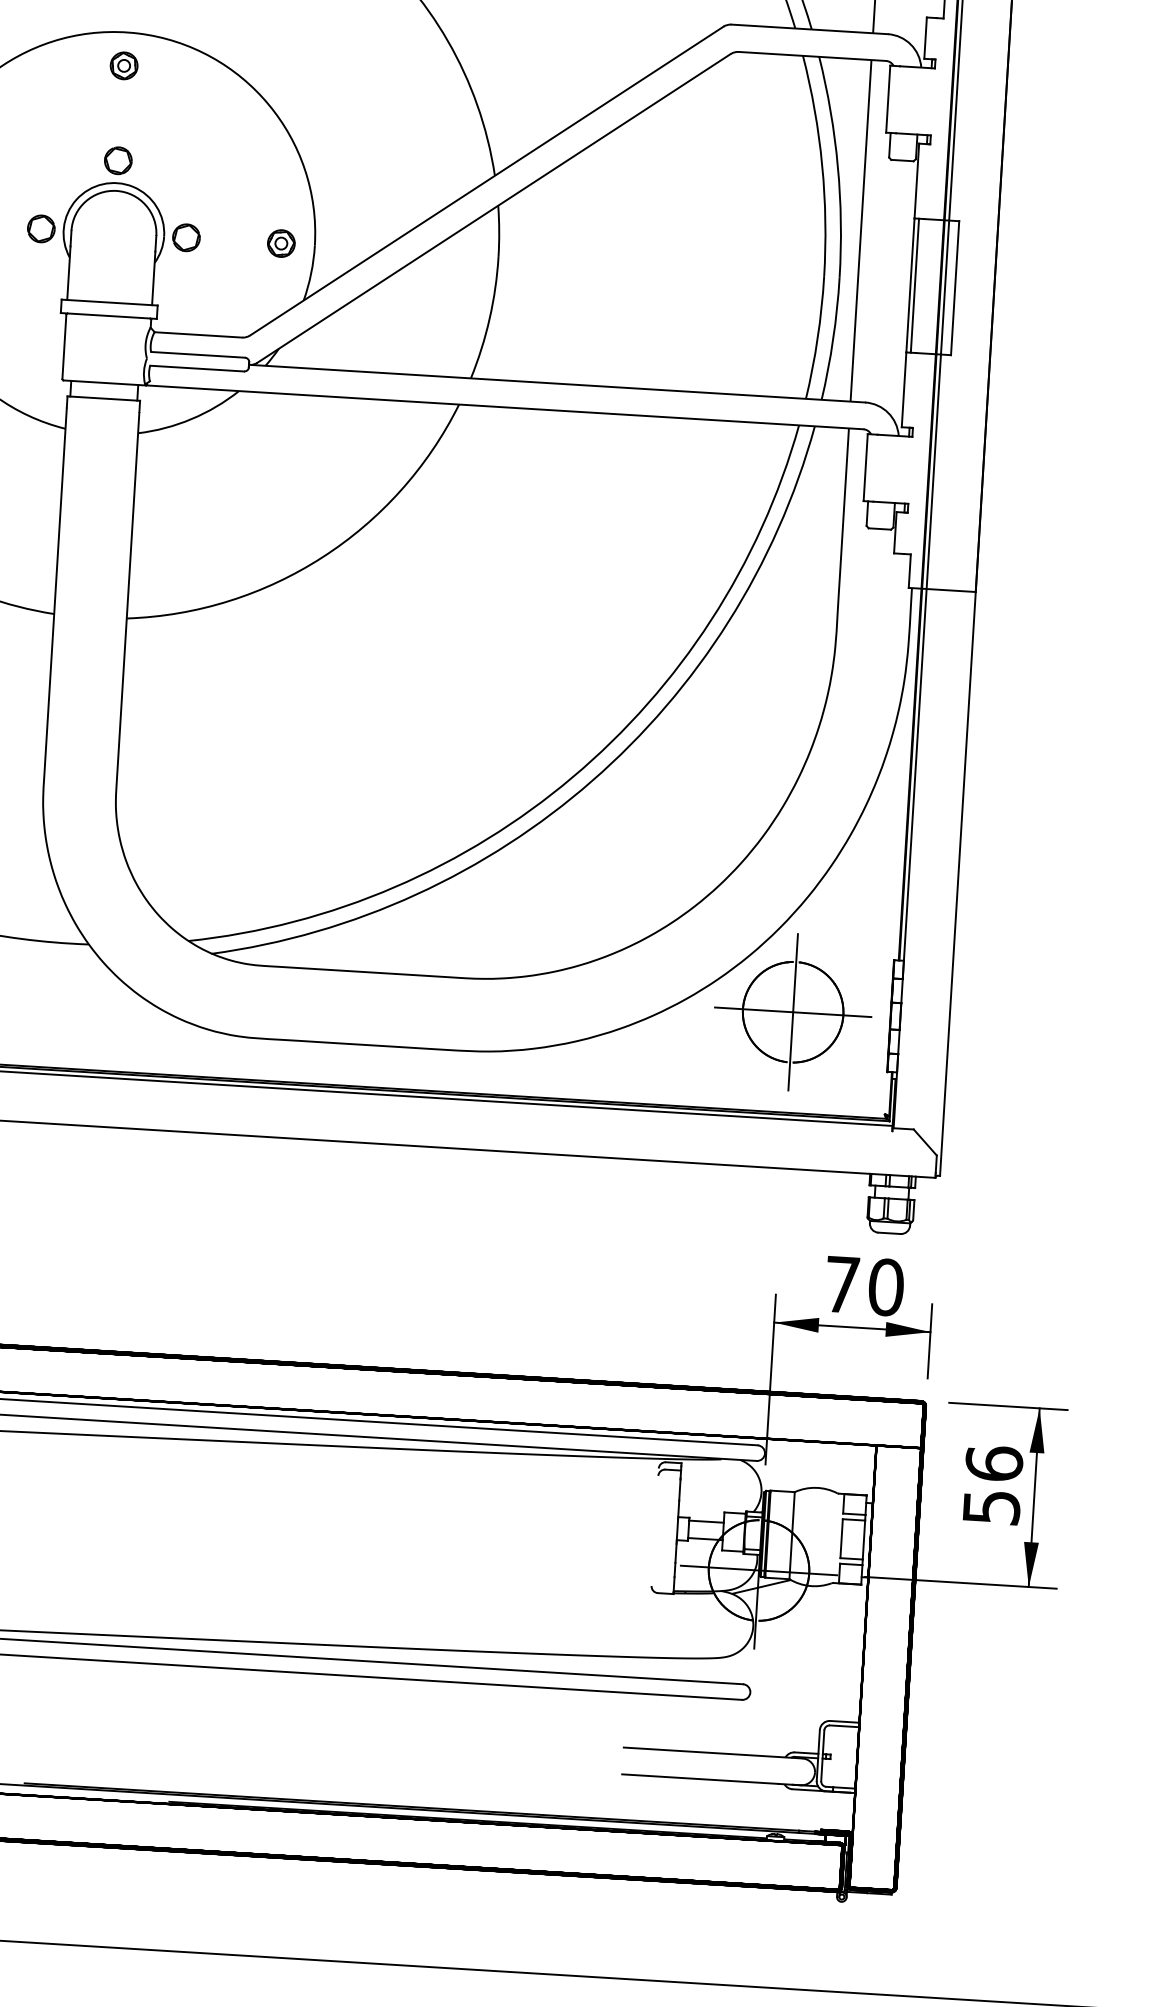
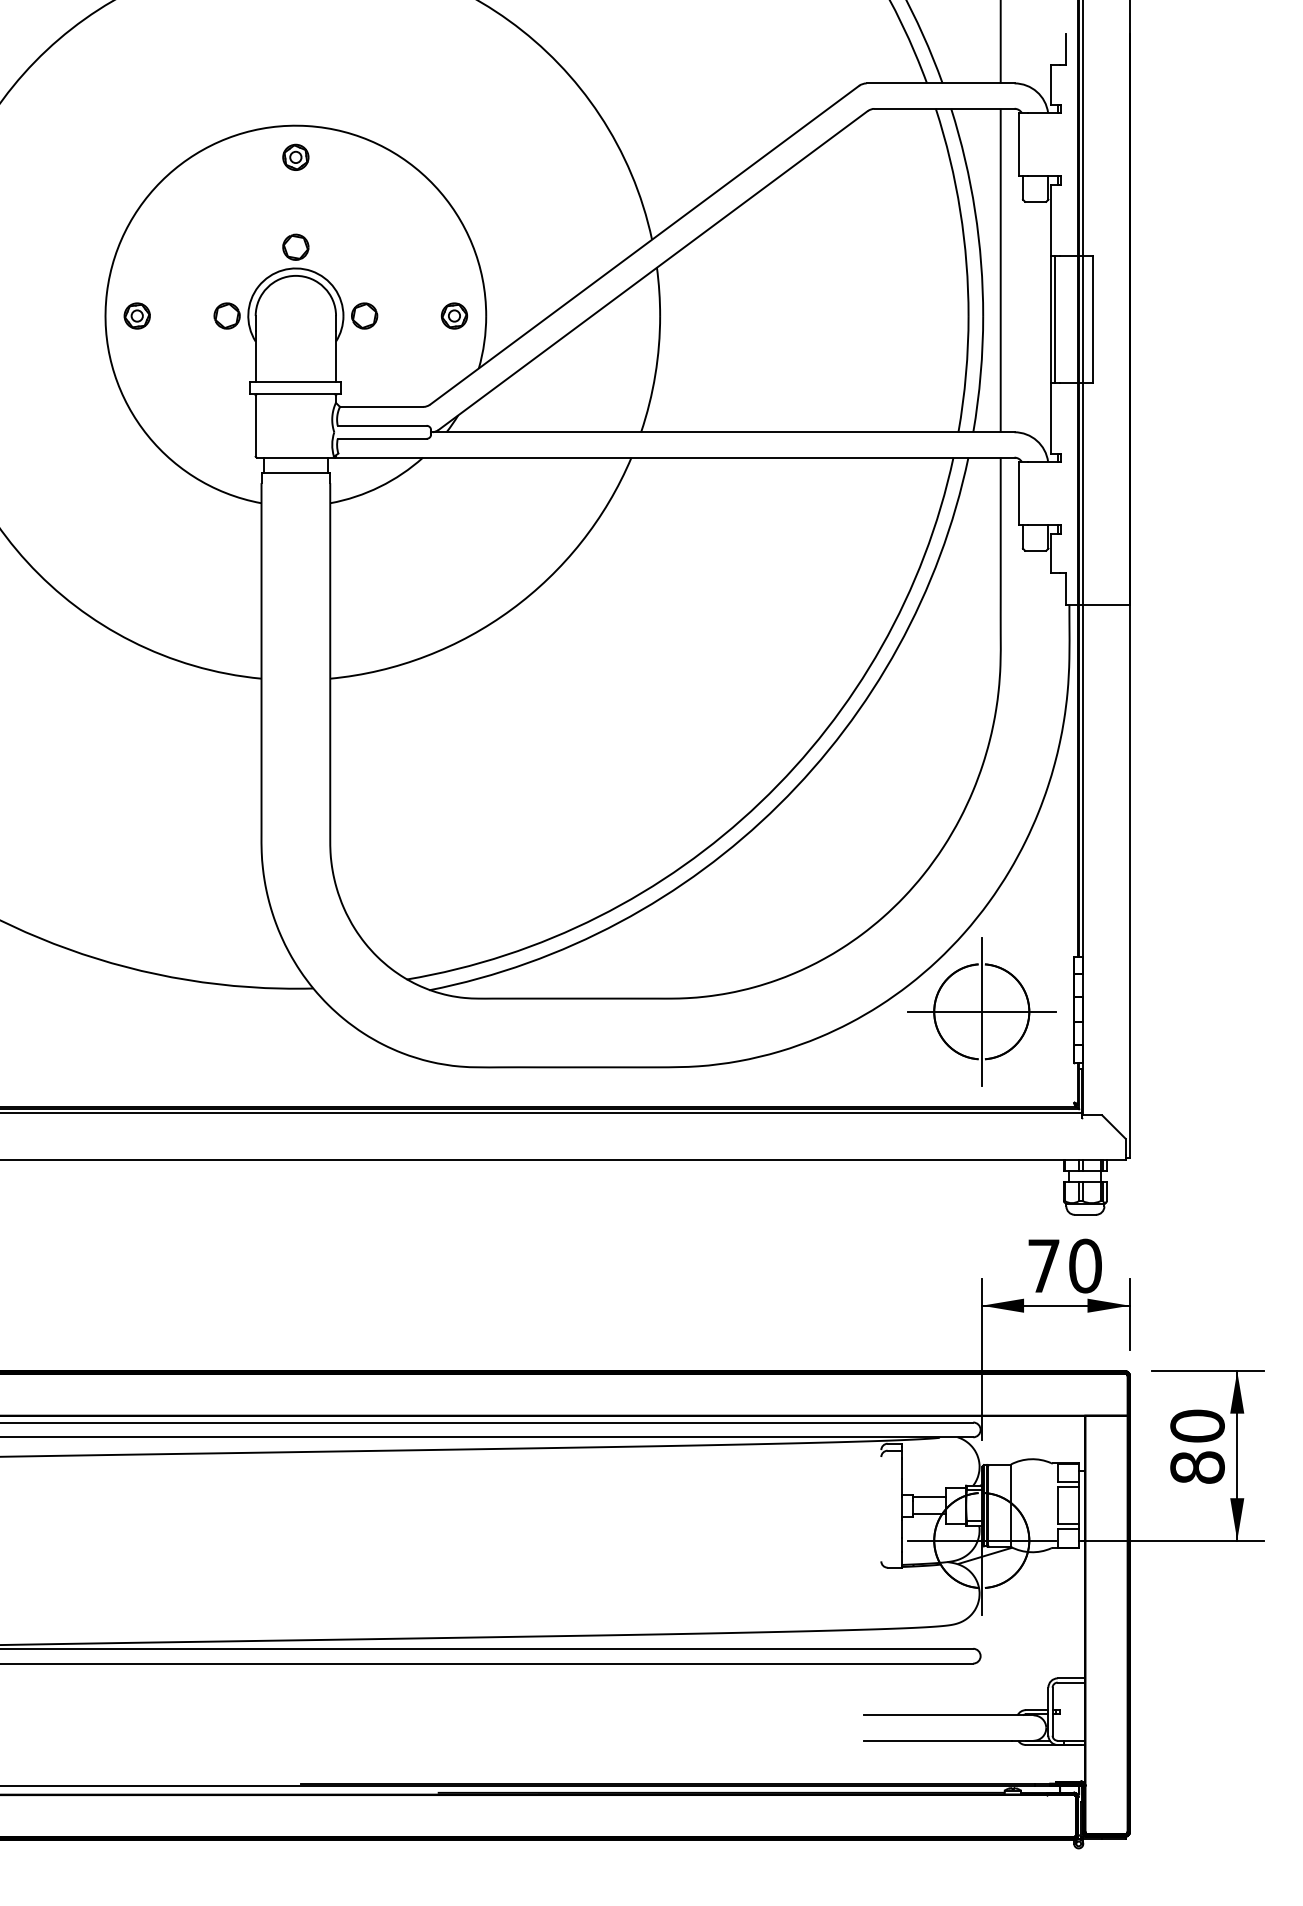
text: (992, 1485) -> (1197, 1446), 56 -> 80

